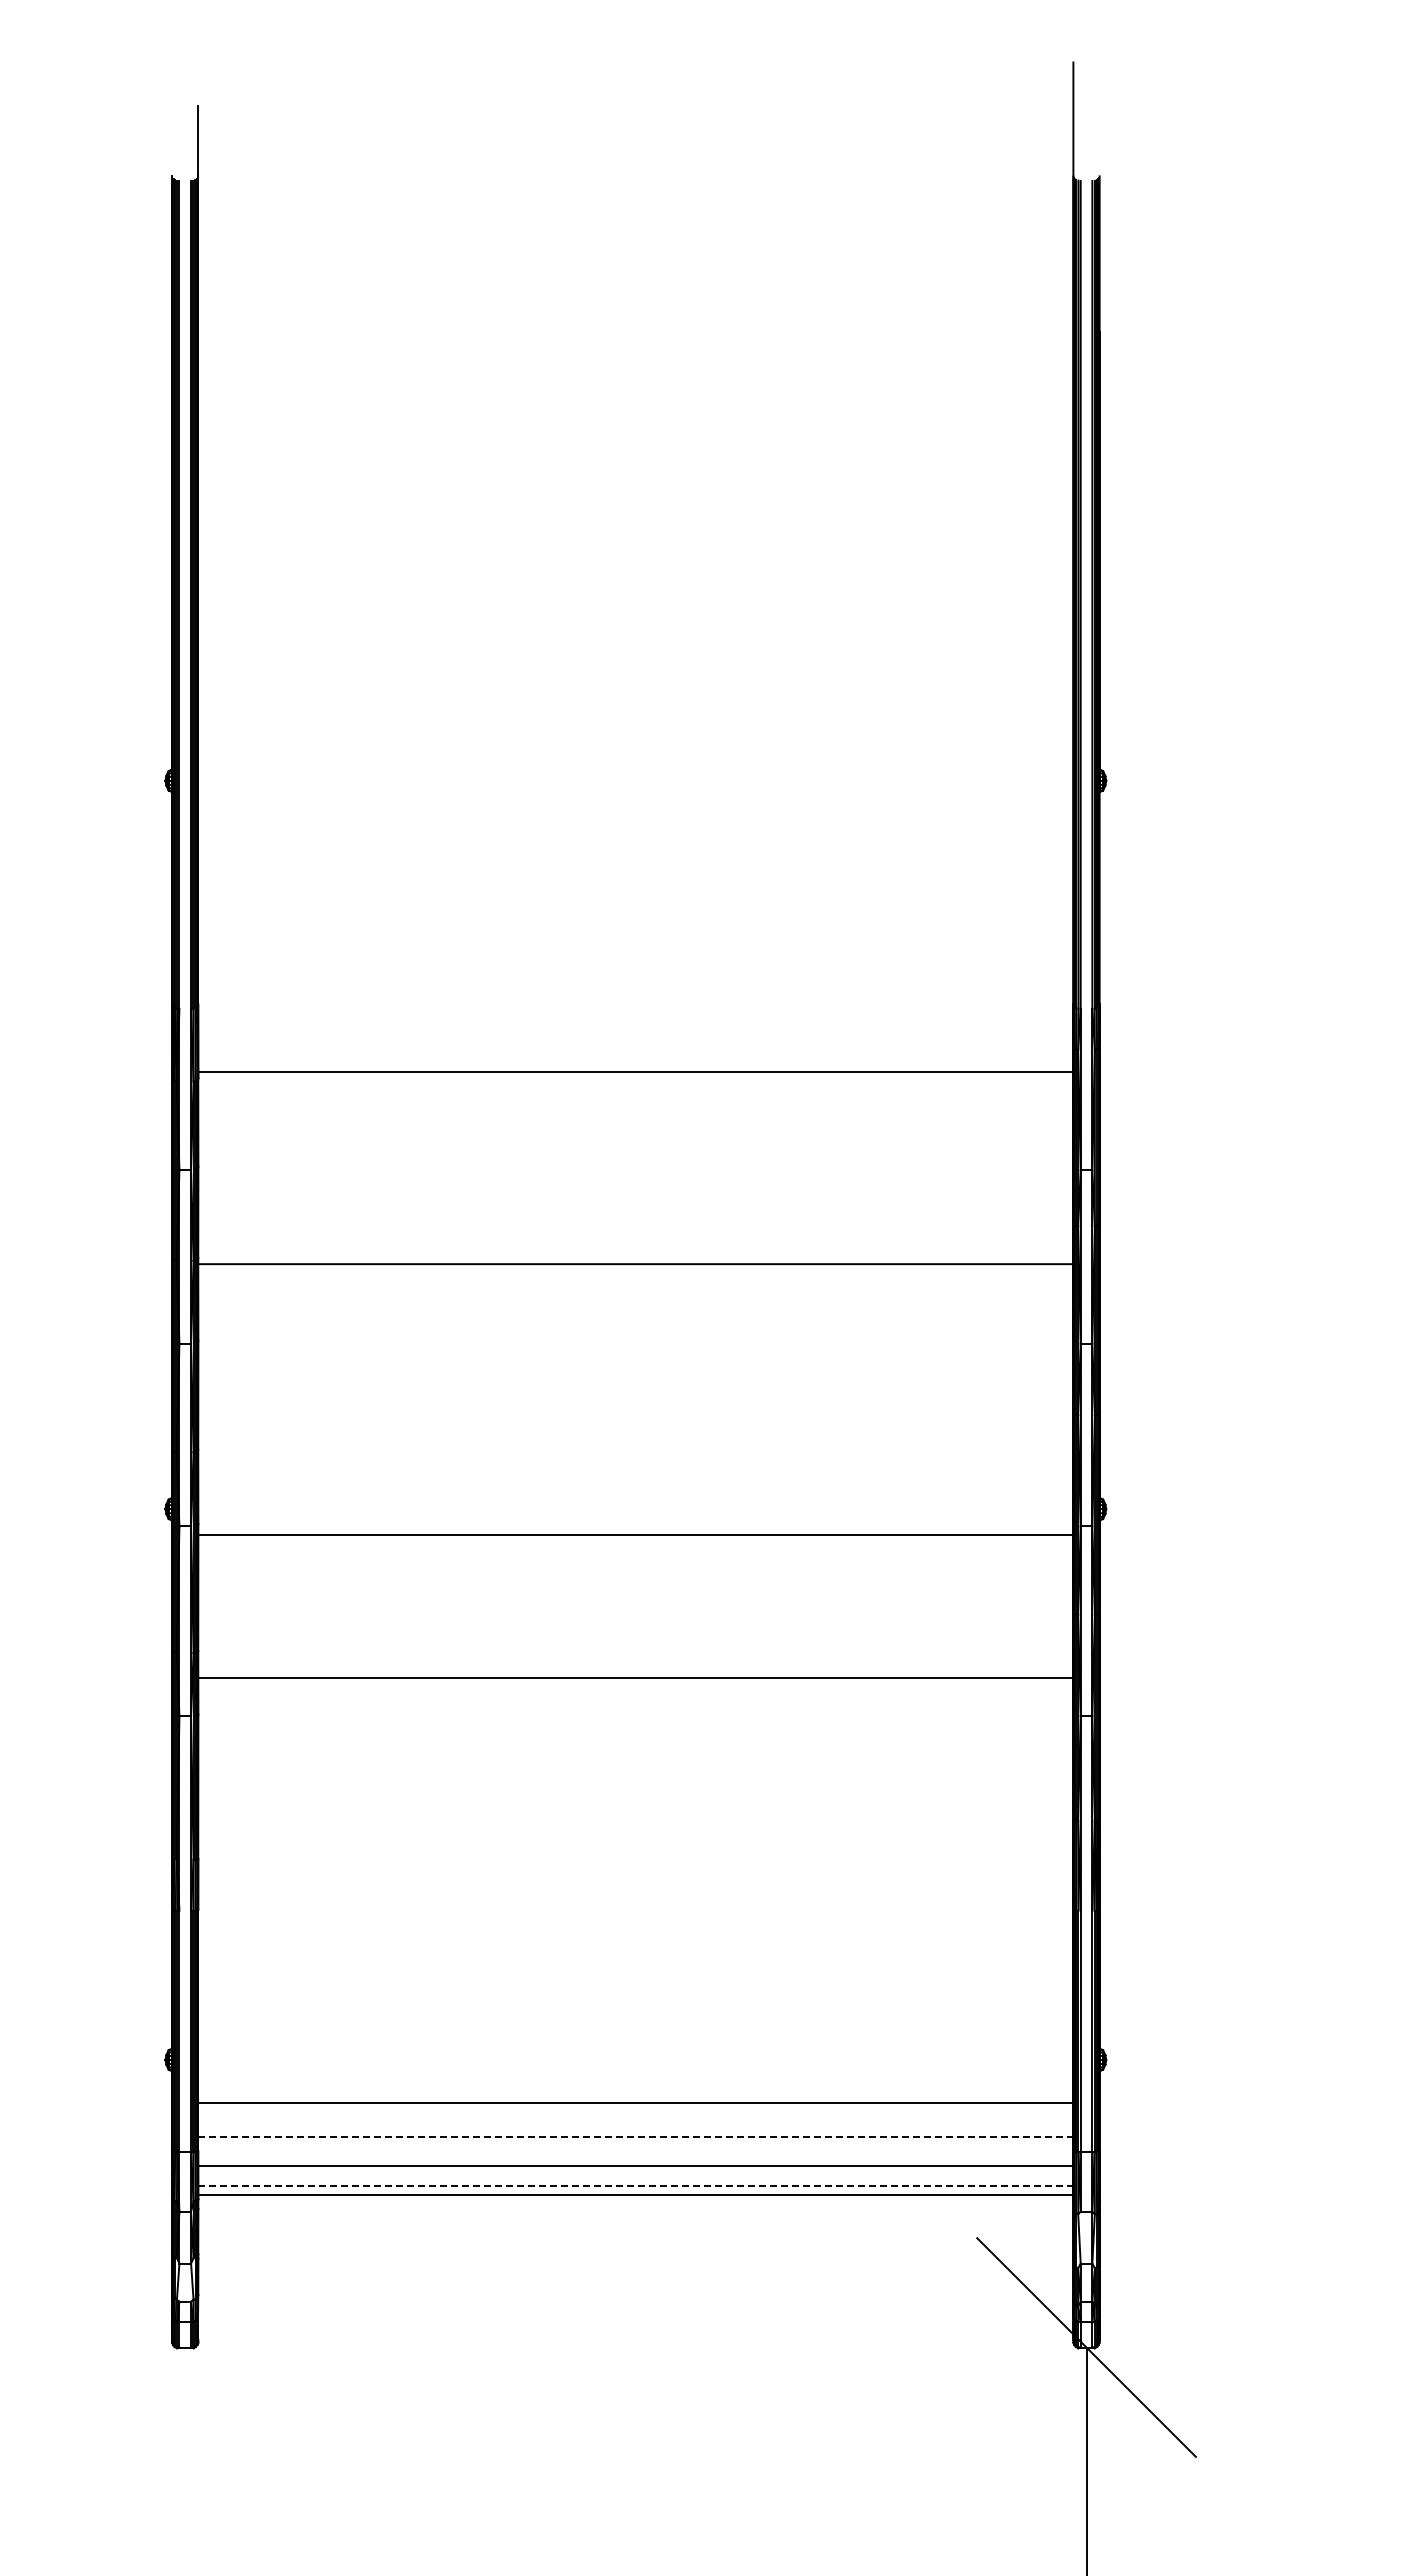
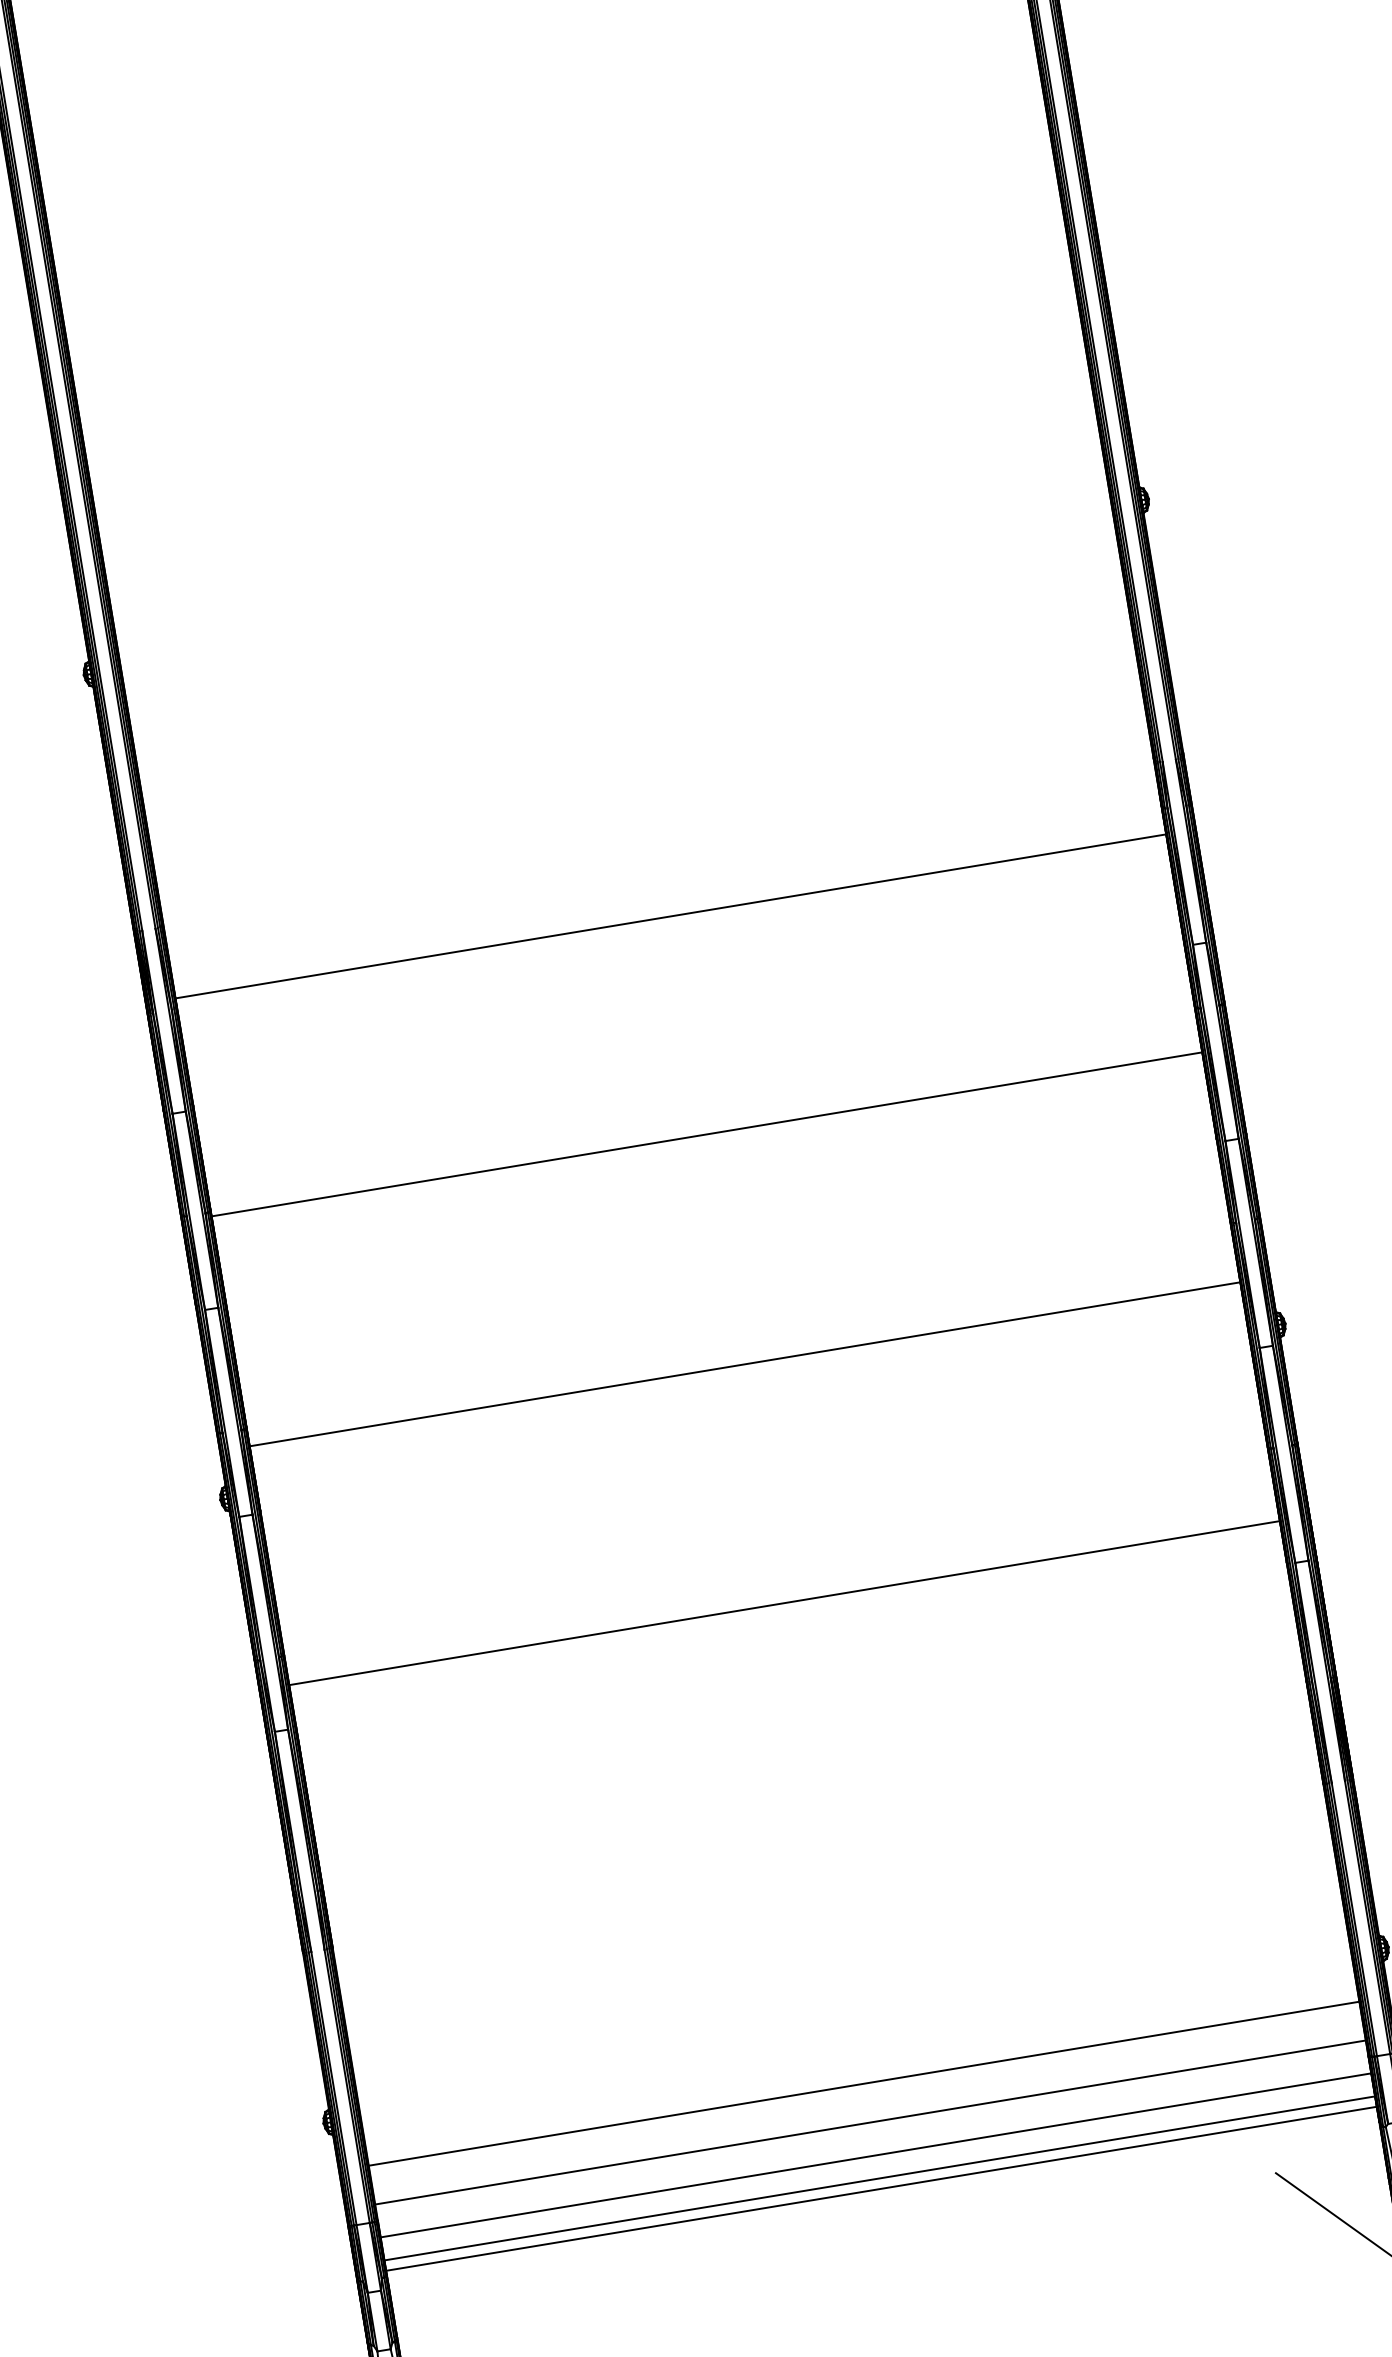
line: (635, 1535) -> (744, 1364), moved
line: (635, 2136) -> (870, 2122), dashed -> solid
line: (635, 2186) -> (879, 2178), dashed -> solid

